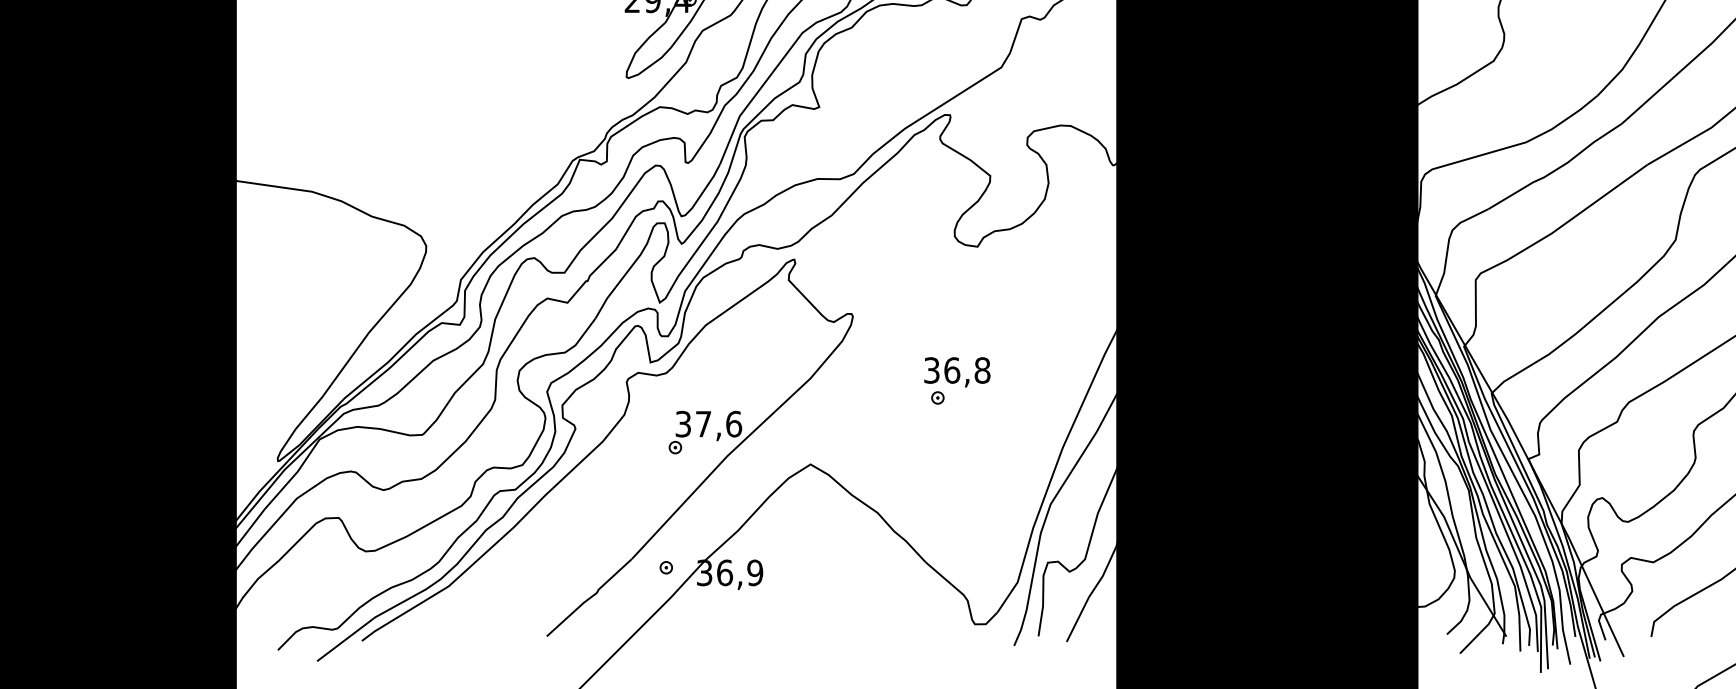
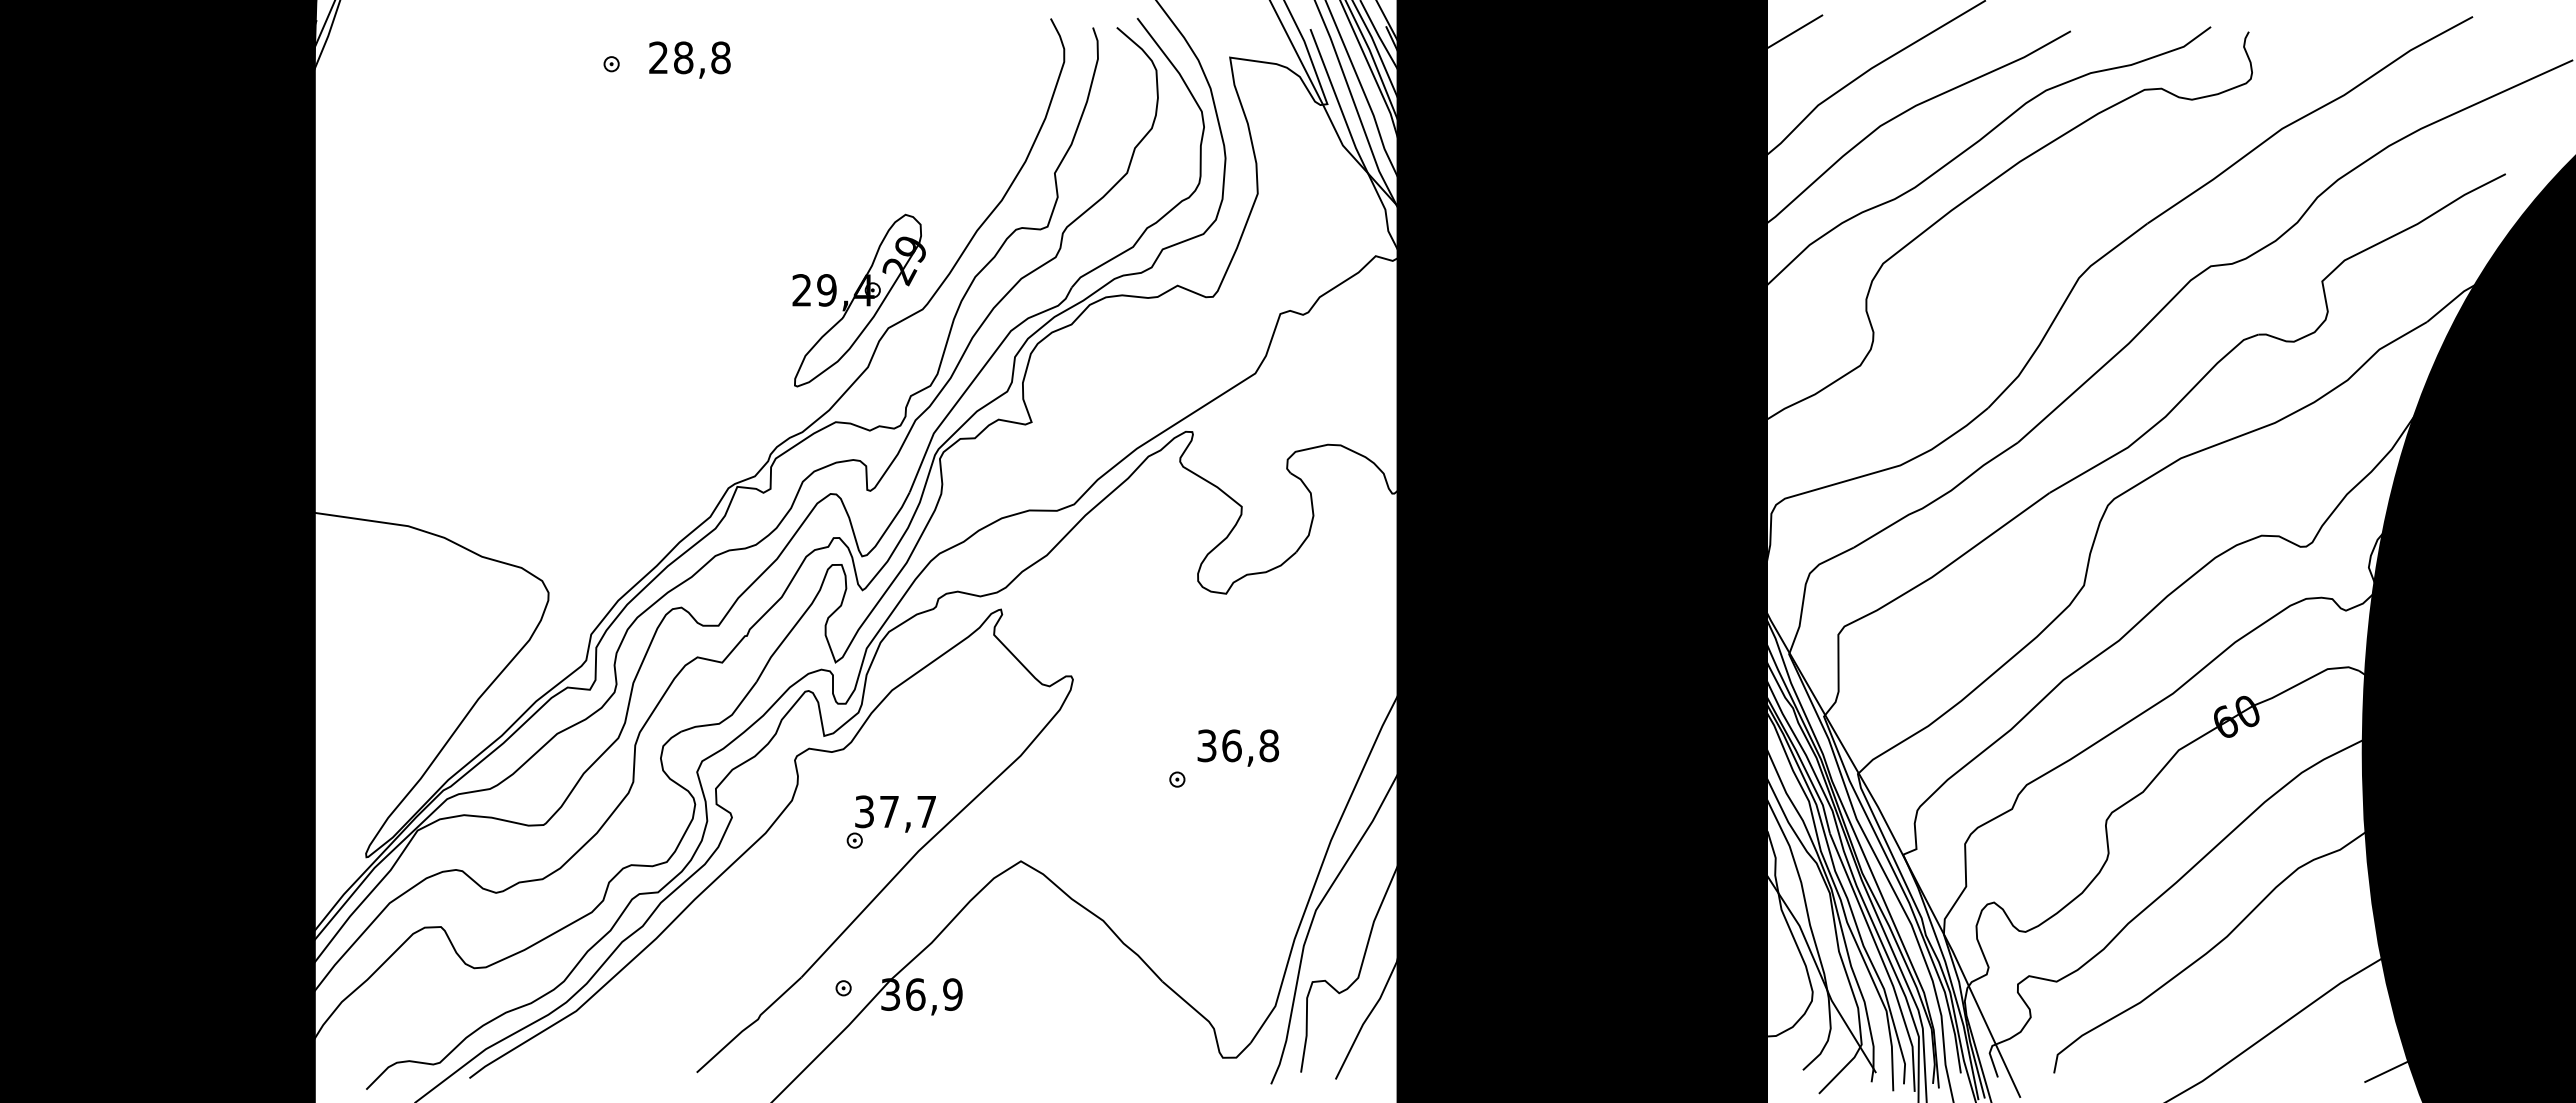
text: (956, 371) -> (1237, 747), moved
text: (733, 423) -> (926, 811), 37,6 -> 37,7

